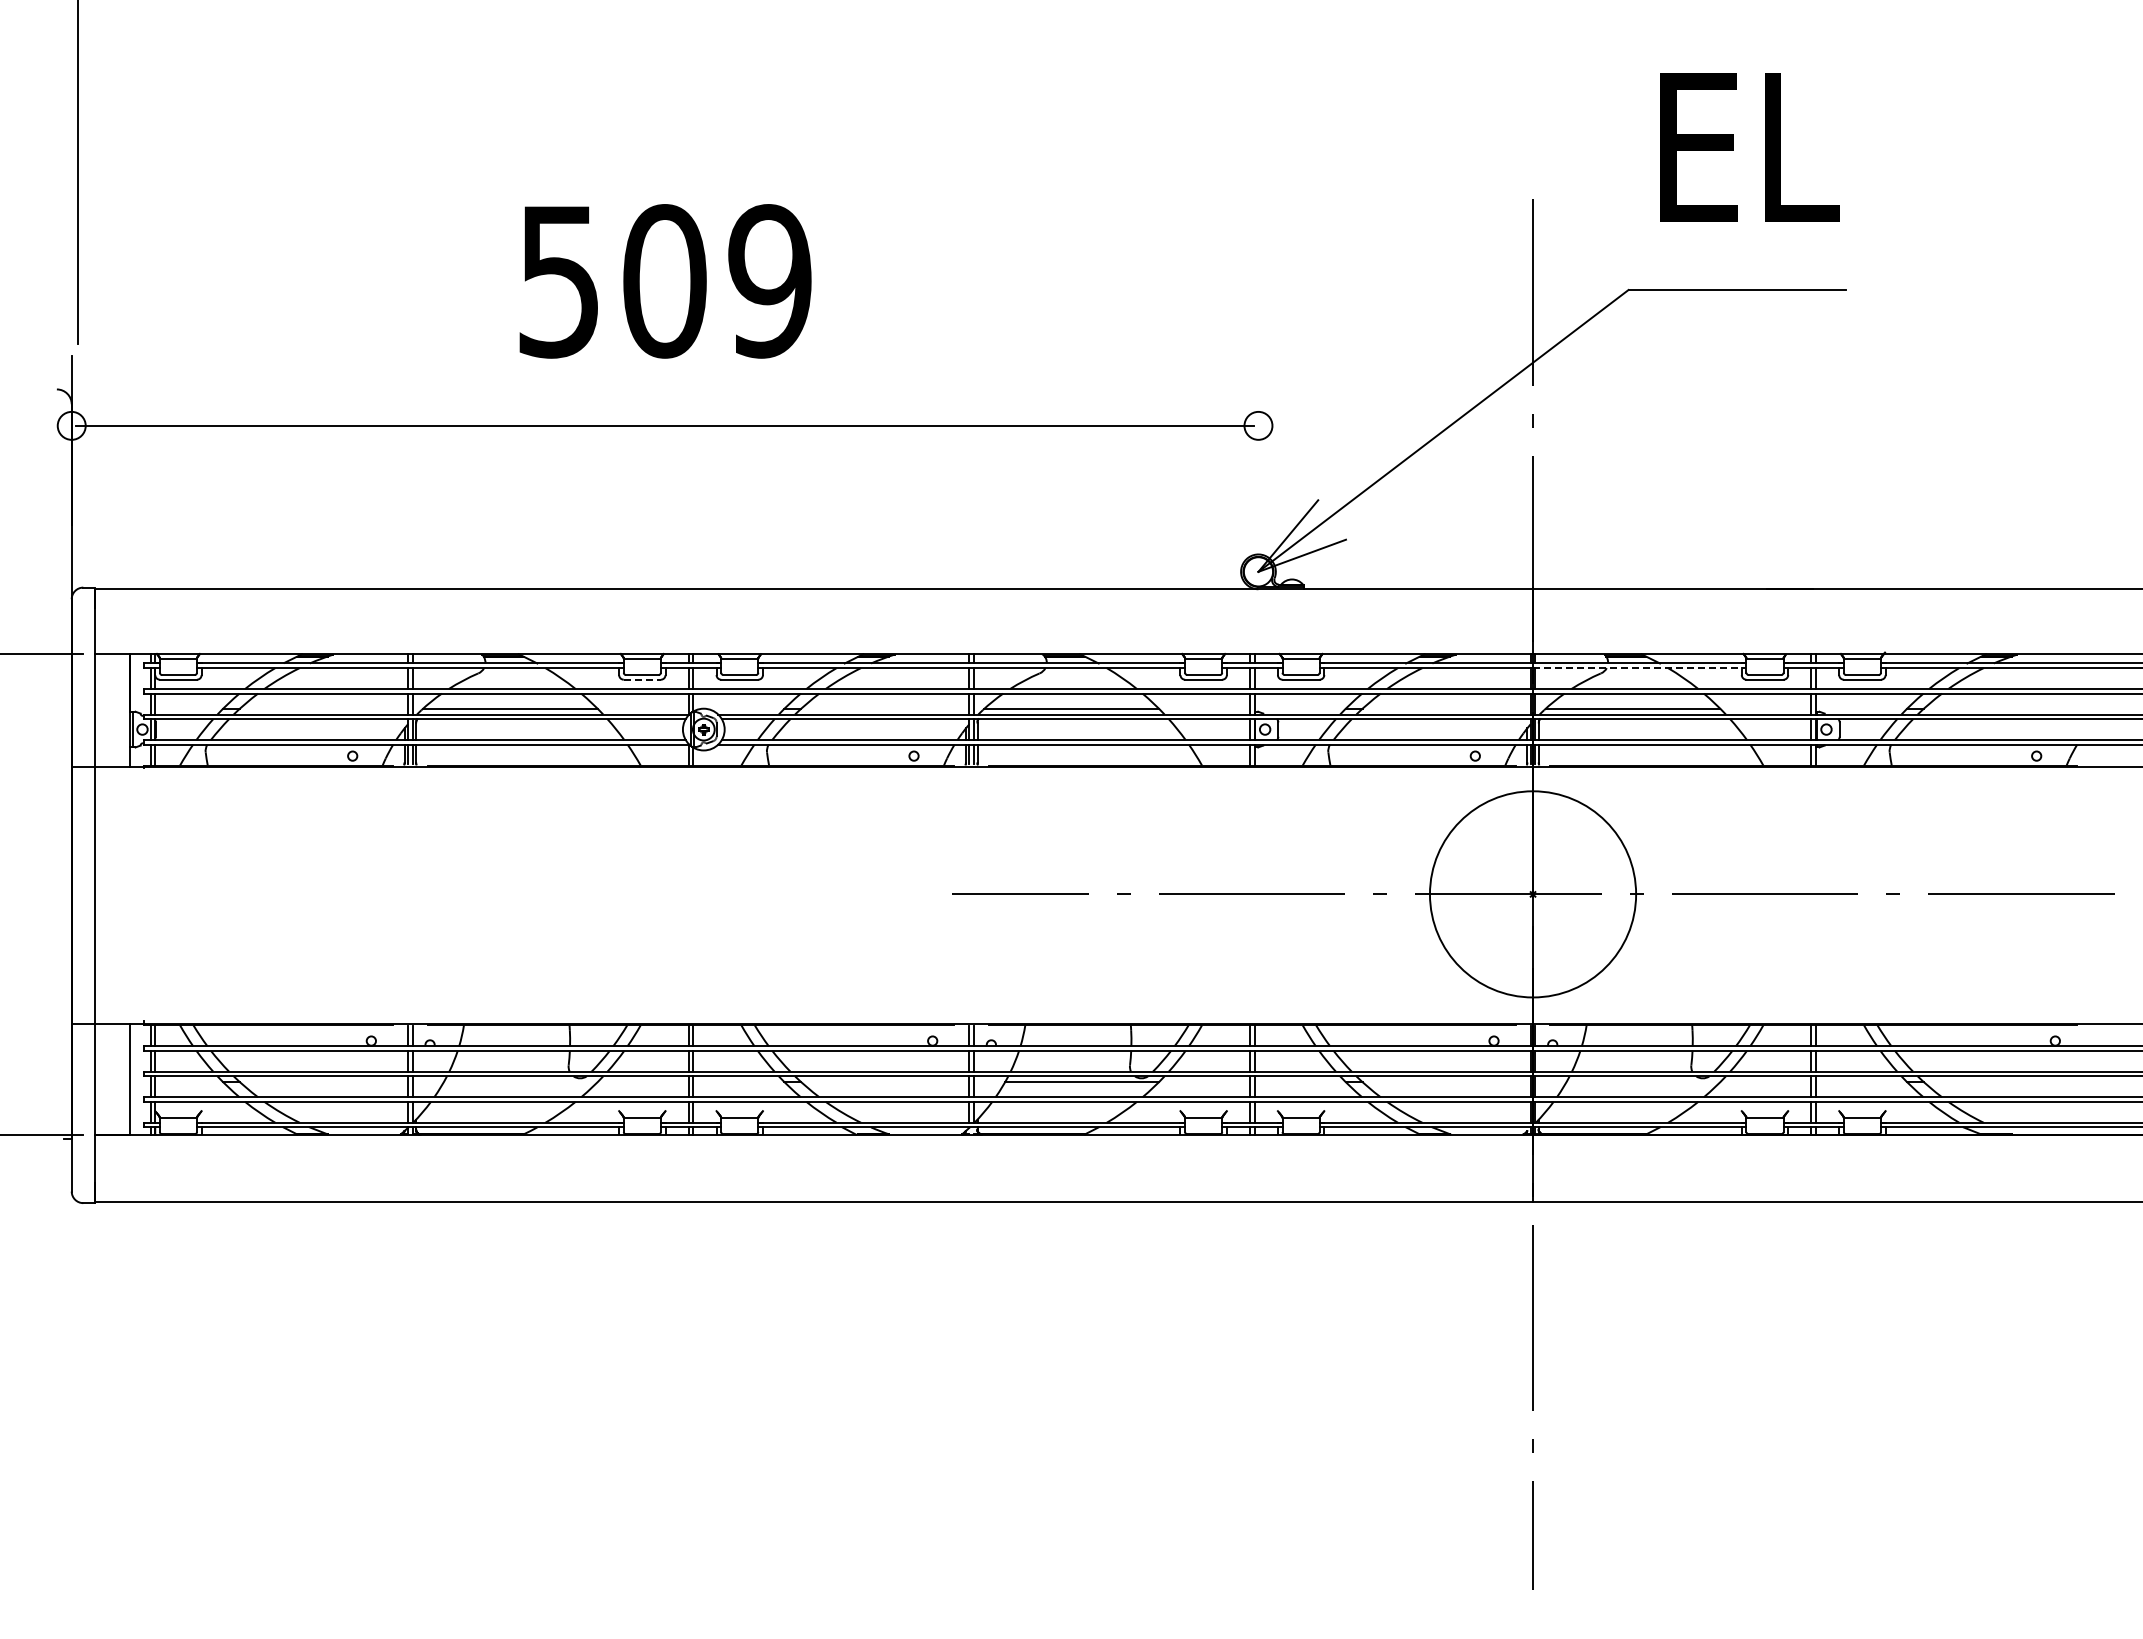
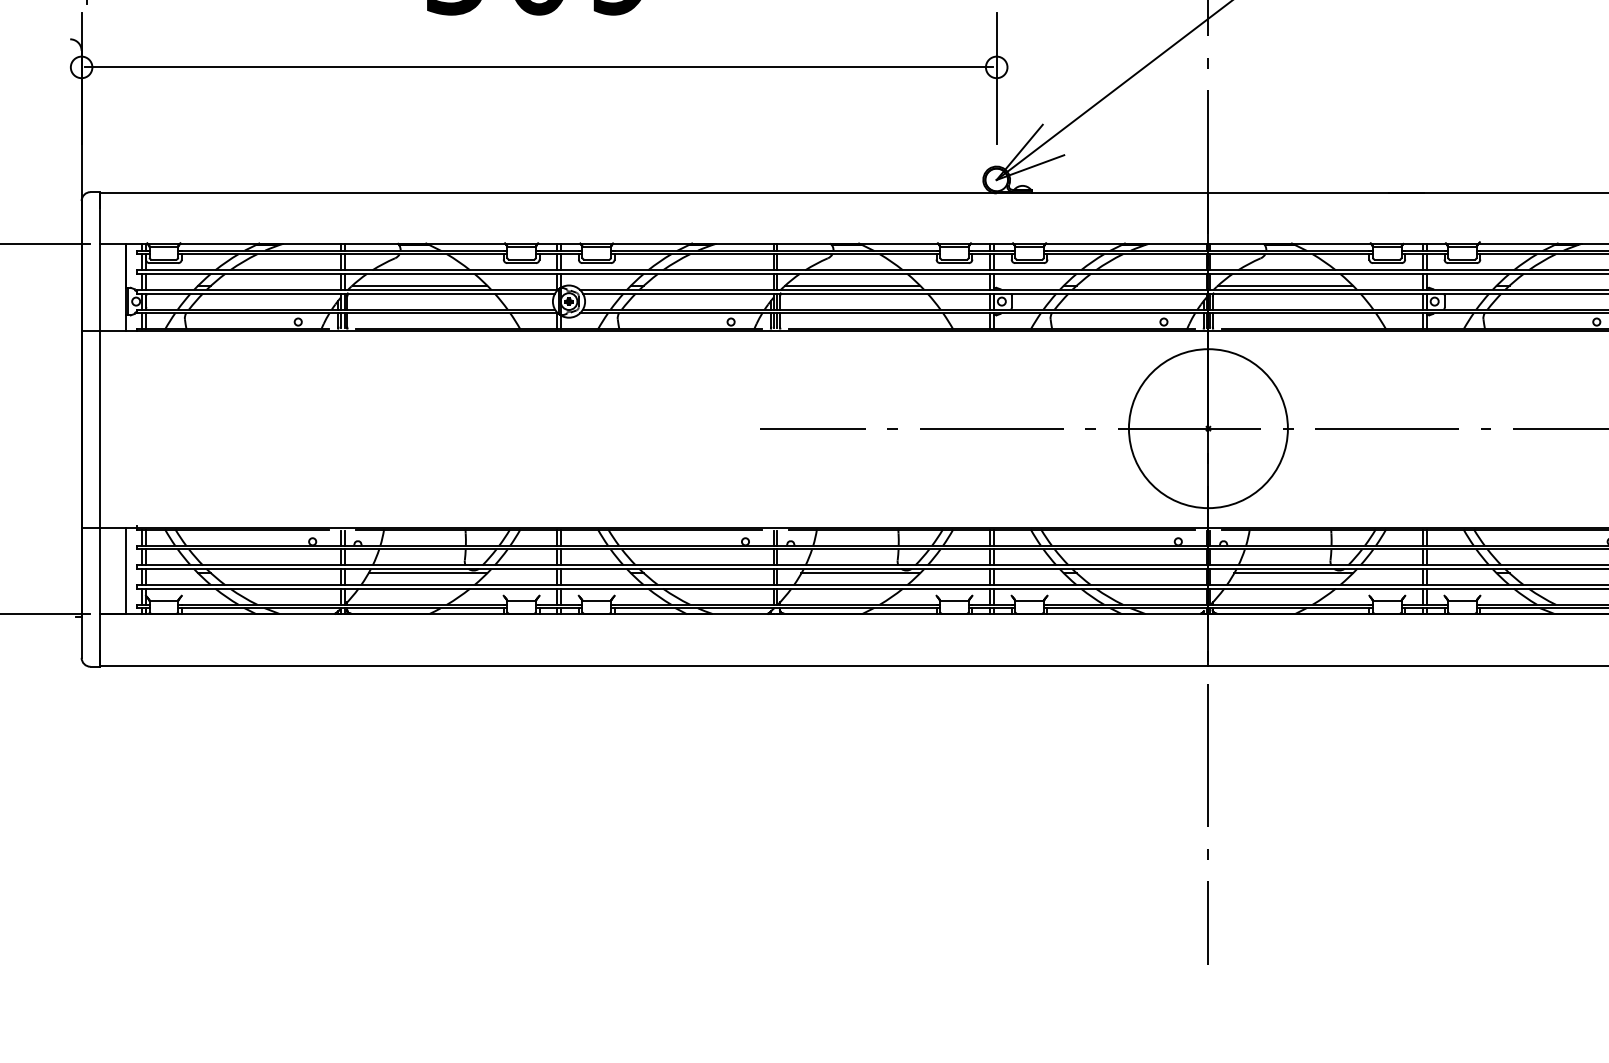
line: (1258, 440) -> (996, 78), added
line: (1639, 668) -> (1290, 254), dashed -> solid
line: (642, 679) -> (521, 262), dashed -> solid
line: (520, 1082) -> (427, 573), added
line: (1643, 1082) -> (1293, 573), added

